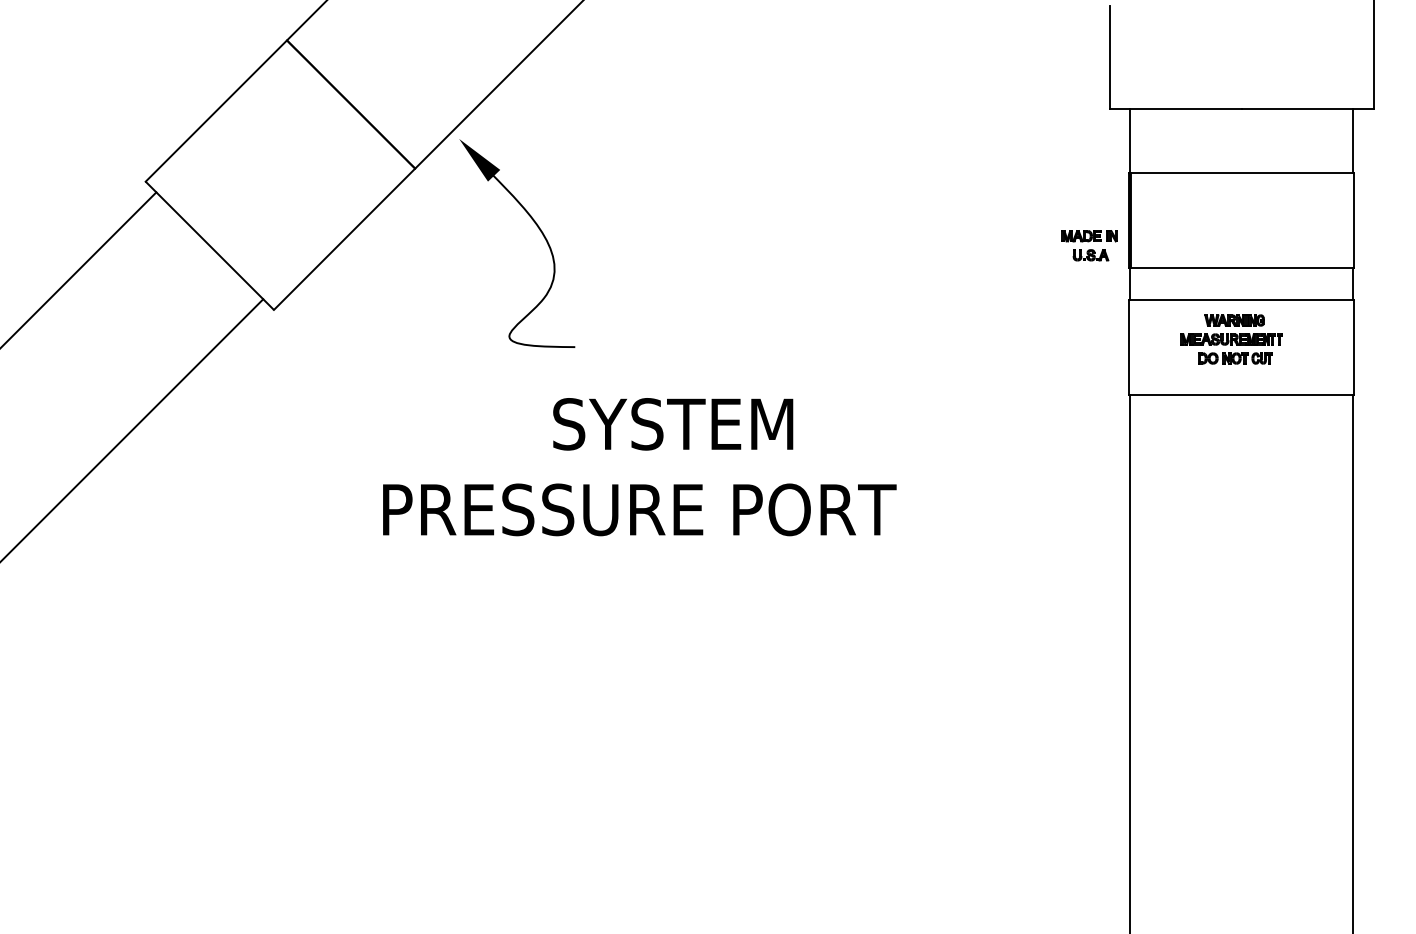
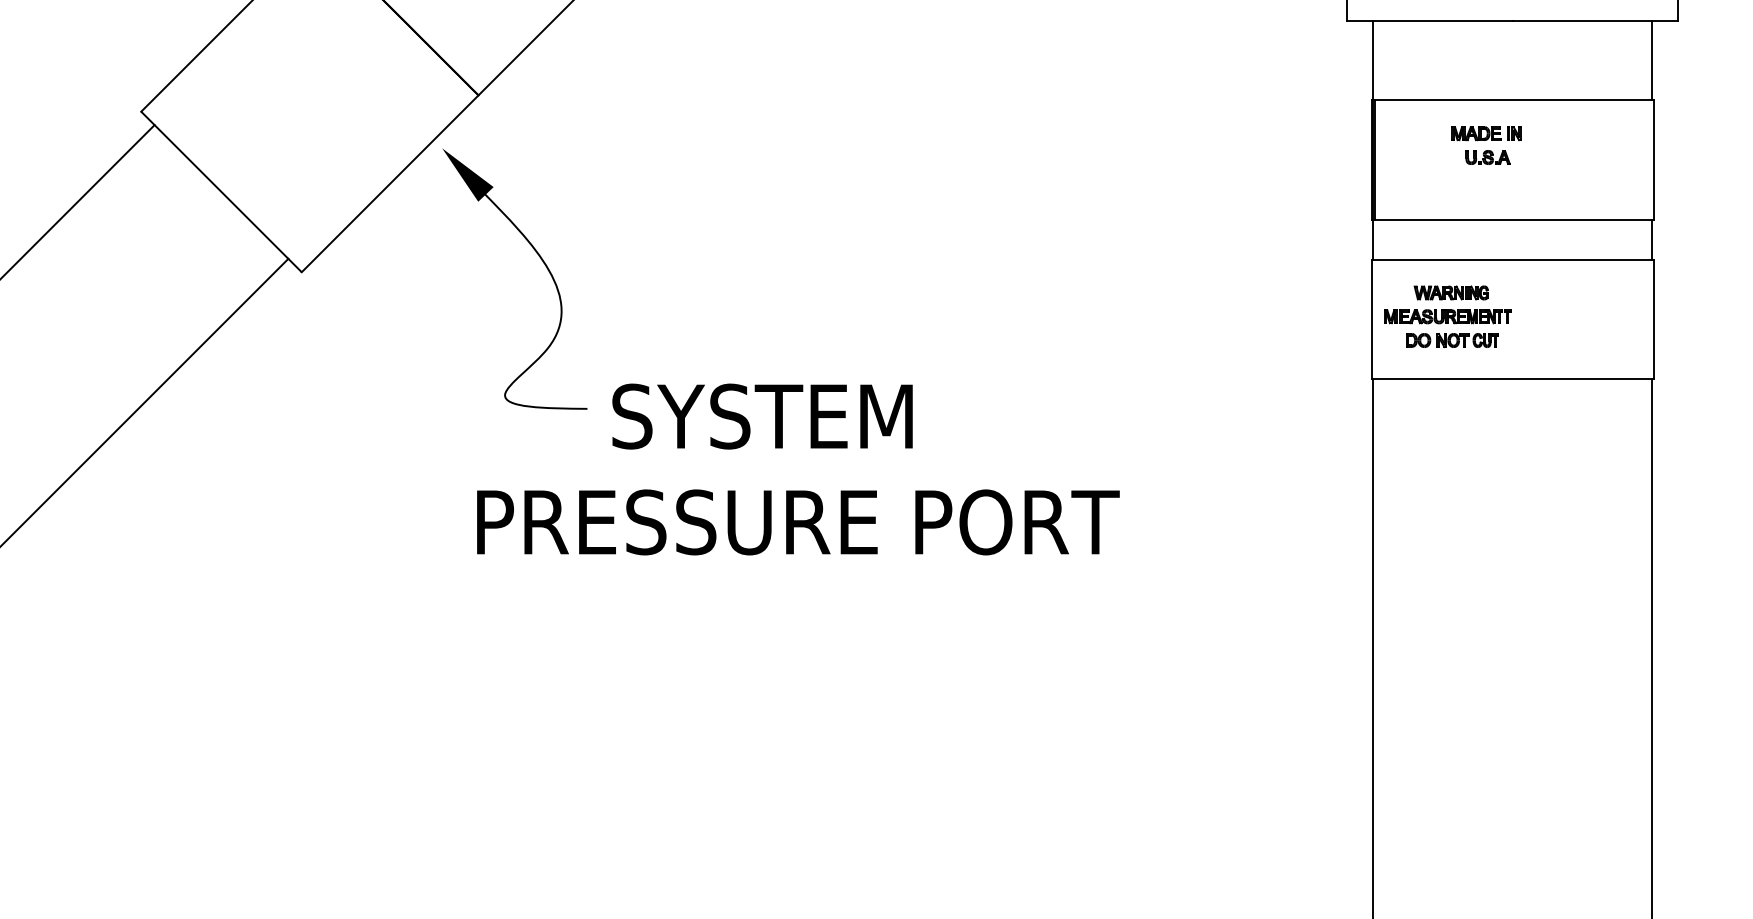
part: (539, 230) -> (542, 262), moved
part: (1089, 245) -> (1486, 145), moved
part: (1231, 339) -> (1447, 316), moved
text: (673, 424) -> (762, 416), moved
text: (639, 509) -> (797, 521), moved

